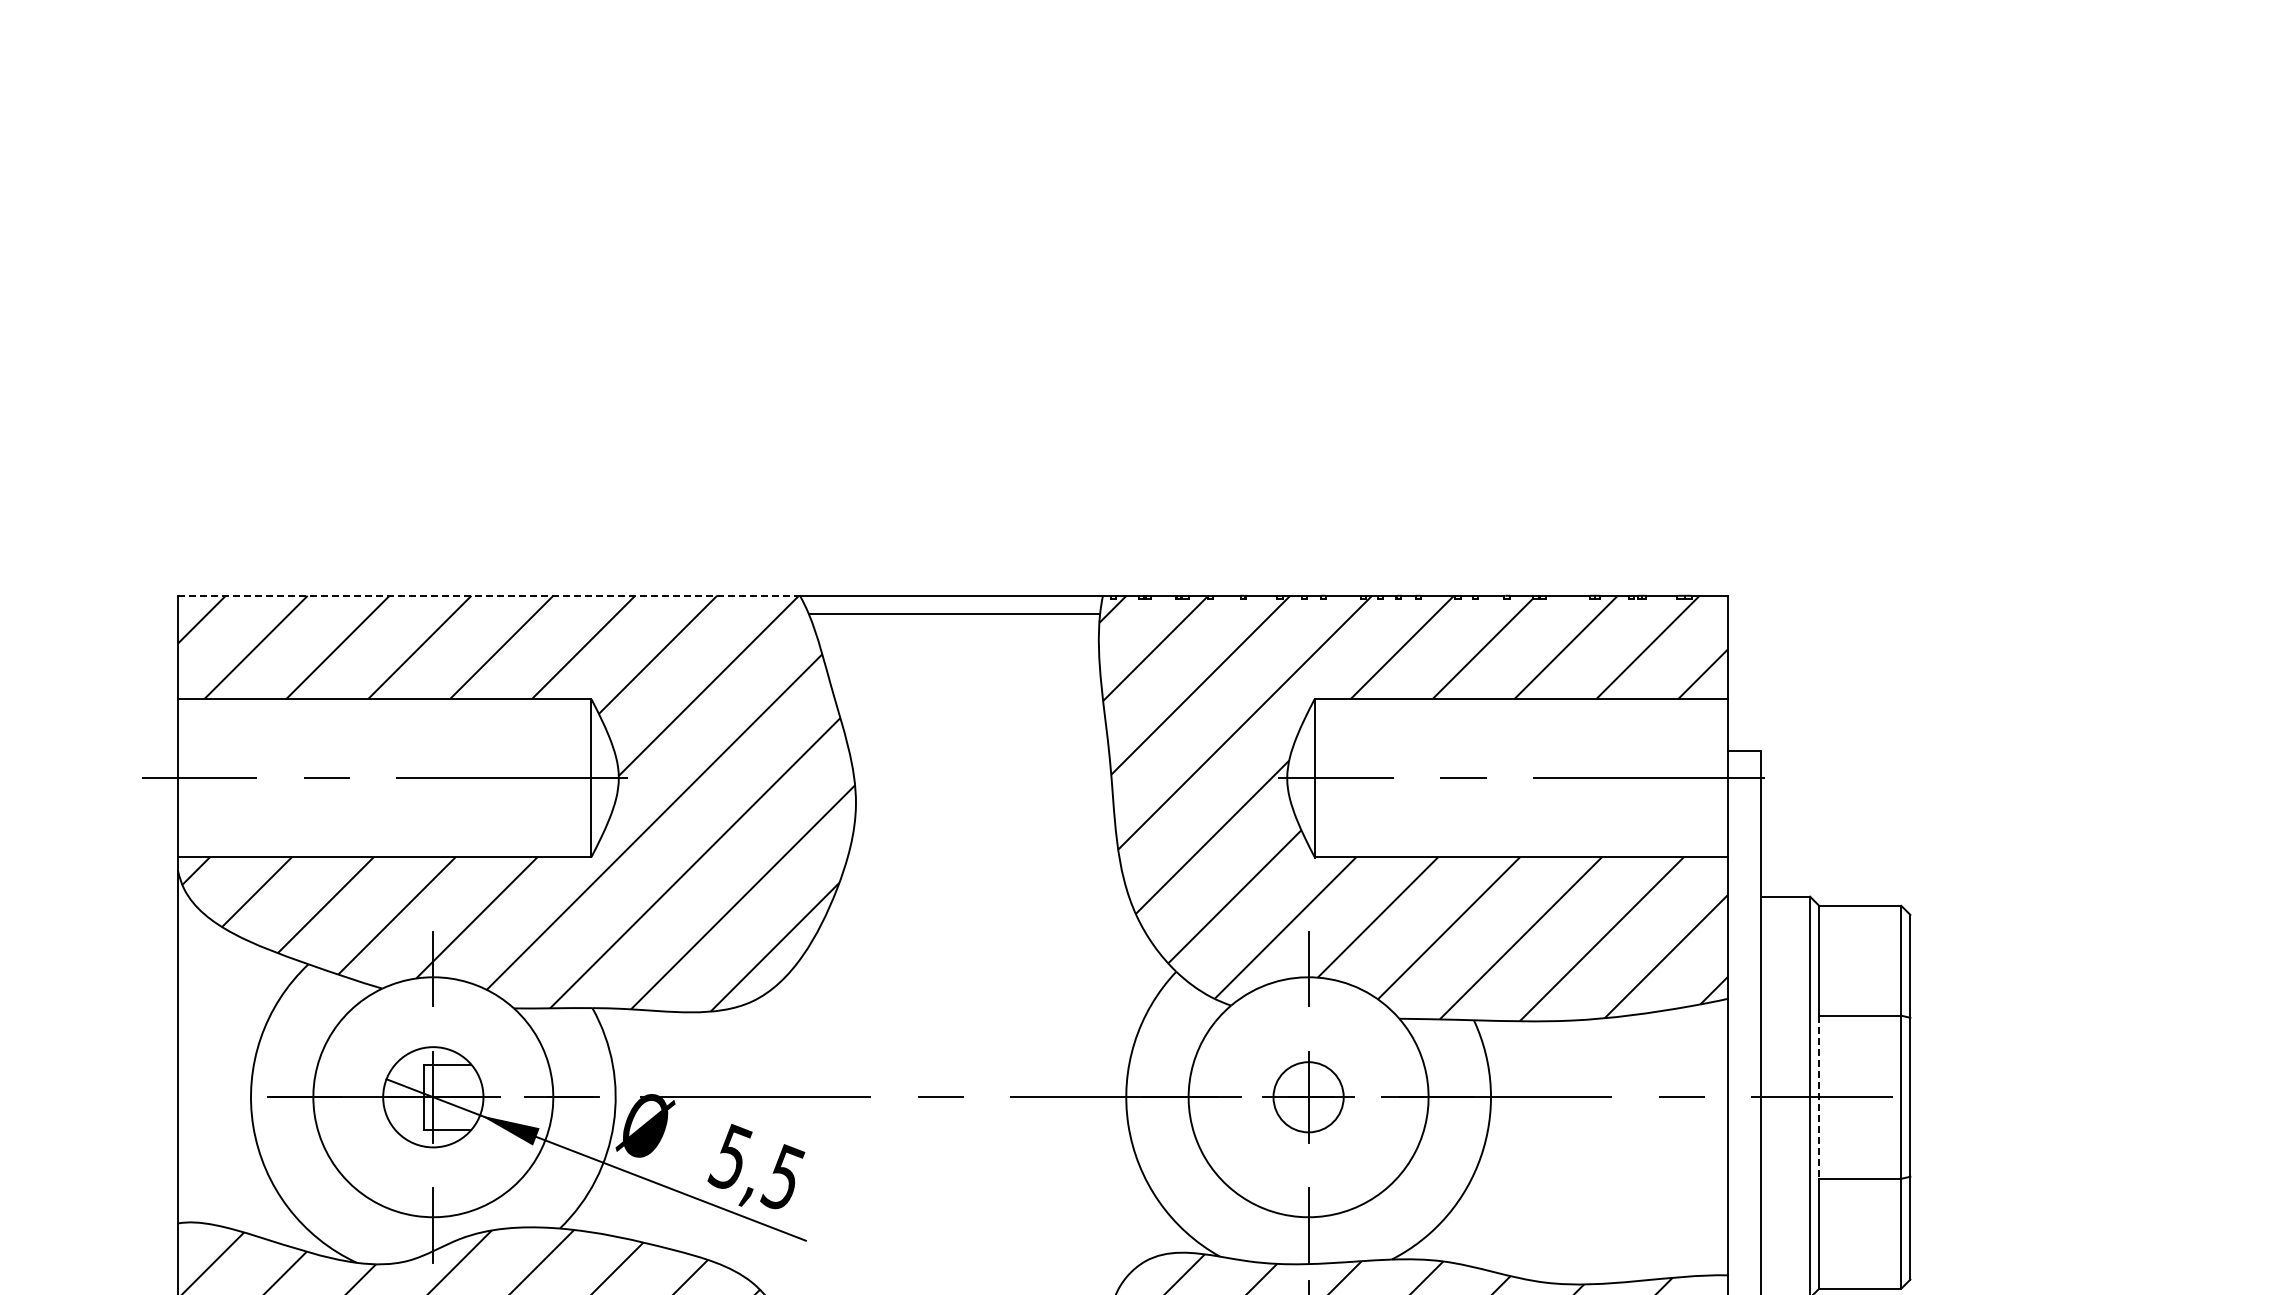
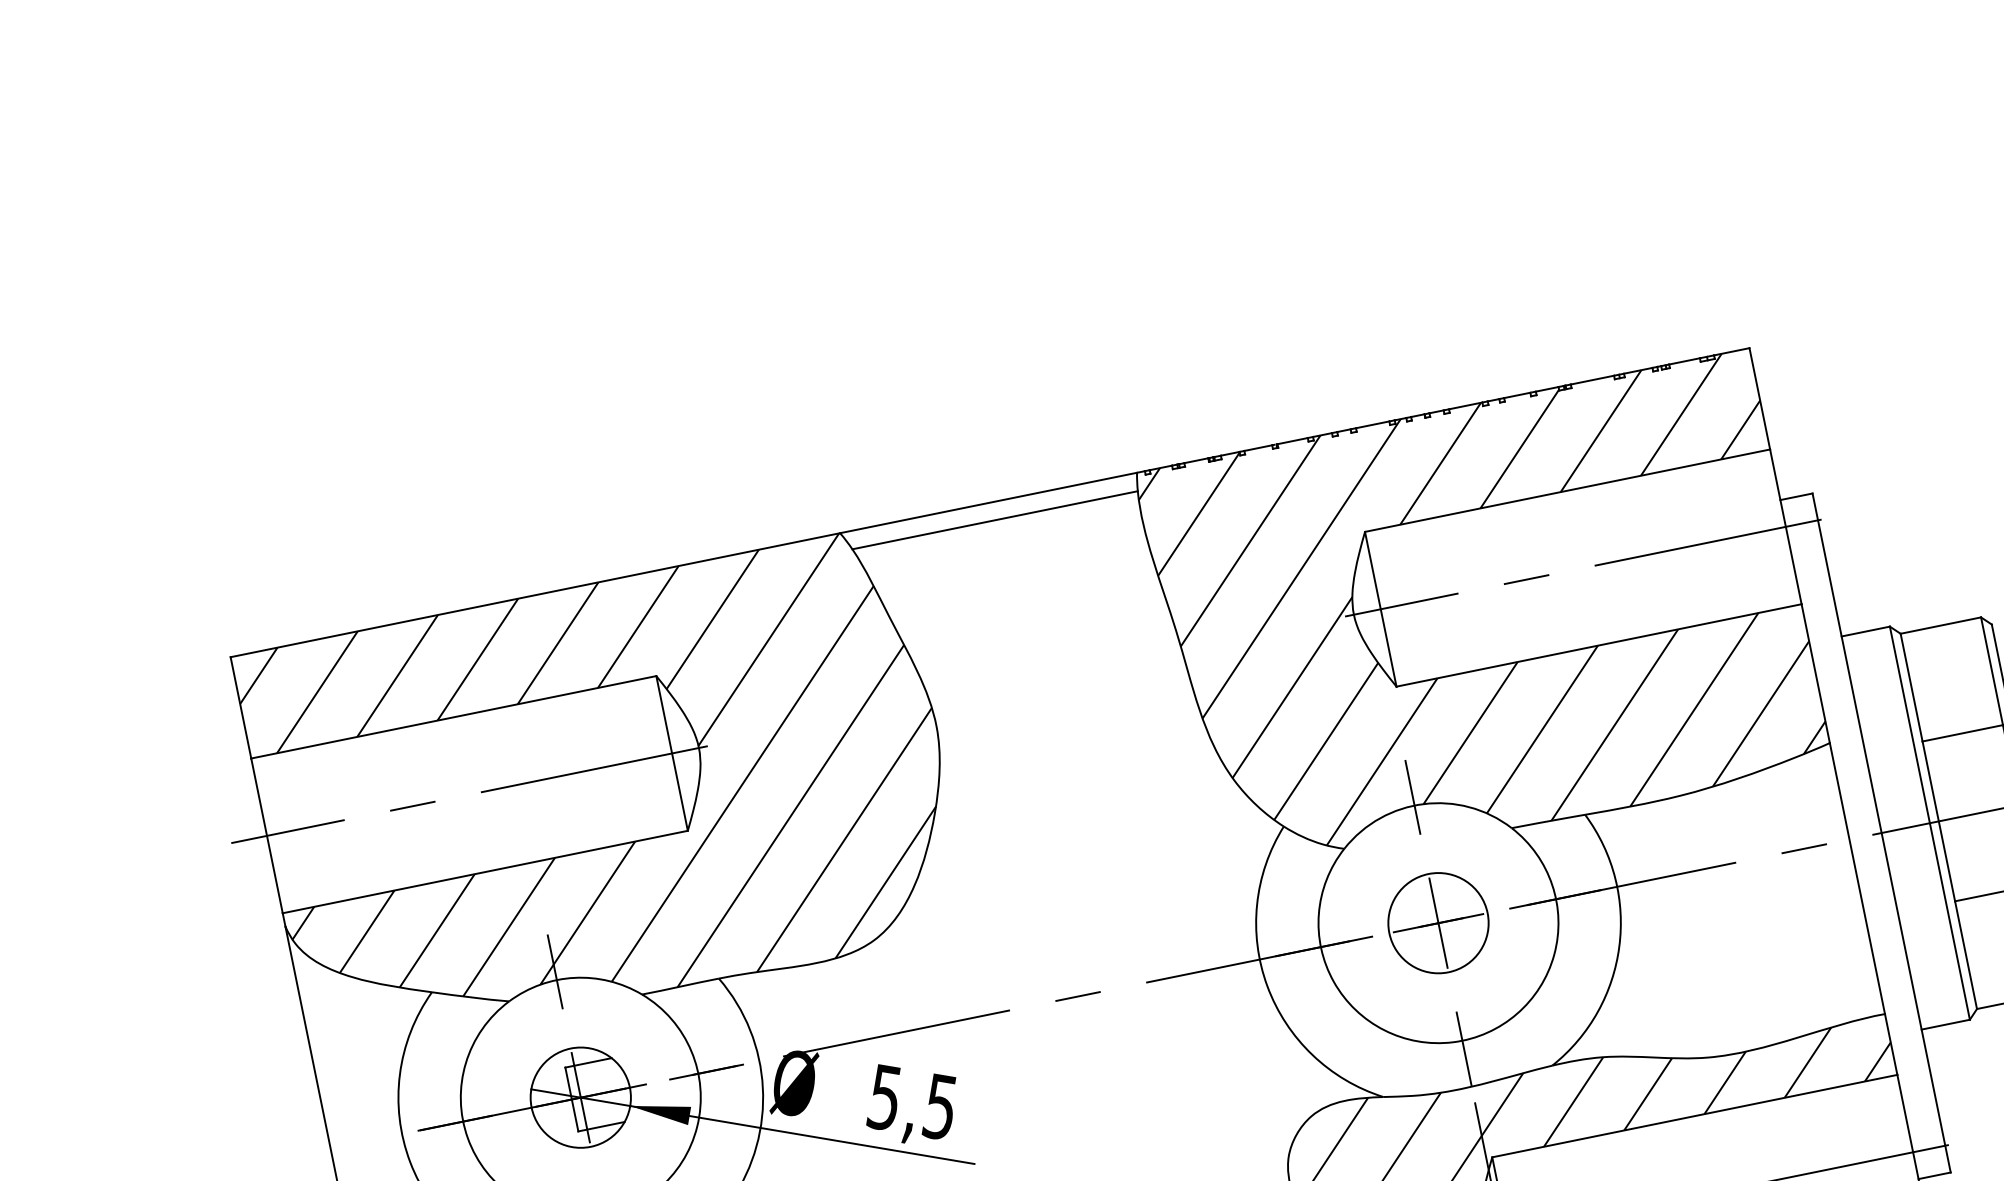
line: (489, 595) -> (535, 594), dashed -> solid
circle: (1308, 1097) -> (1438, 923), size x1.43
line: (1819, 1097) -> (1939, 821), dashed -> solid

